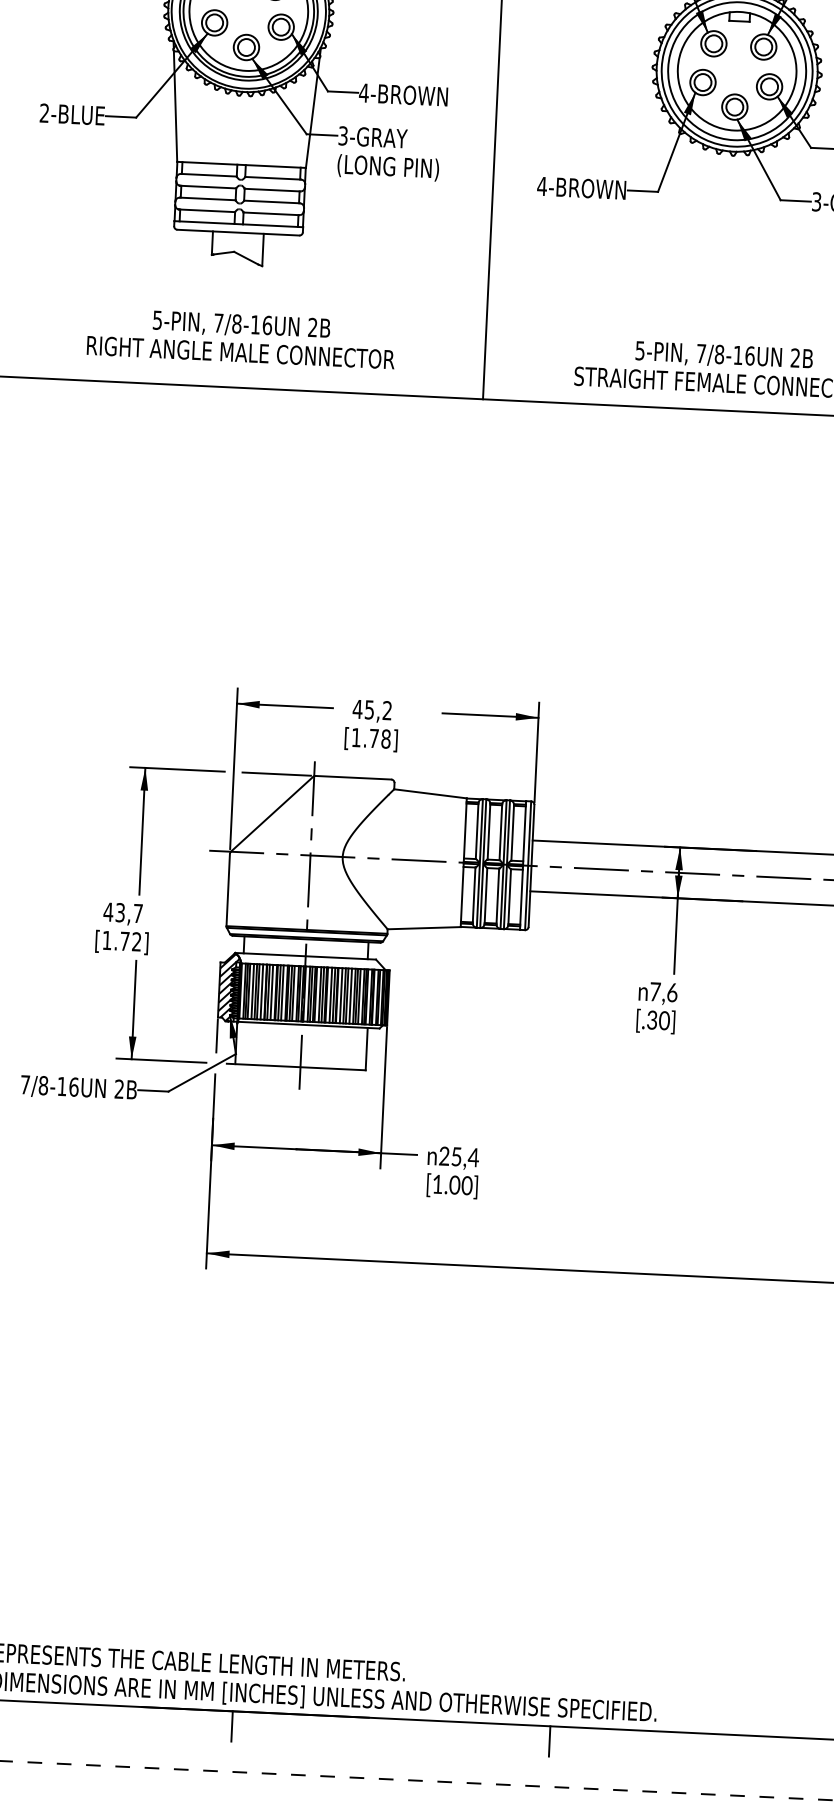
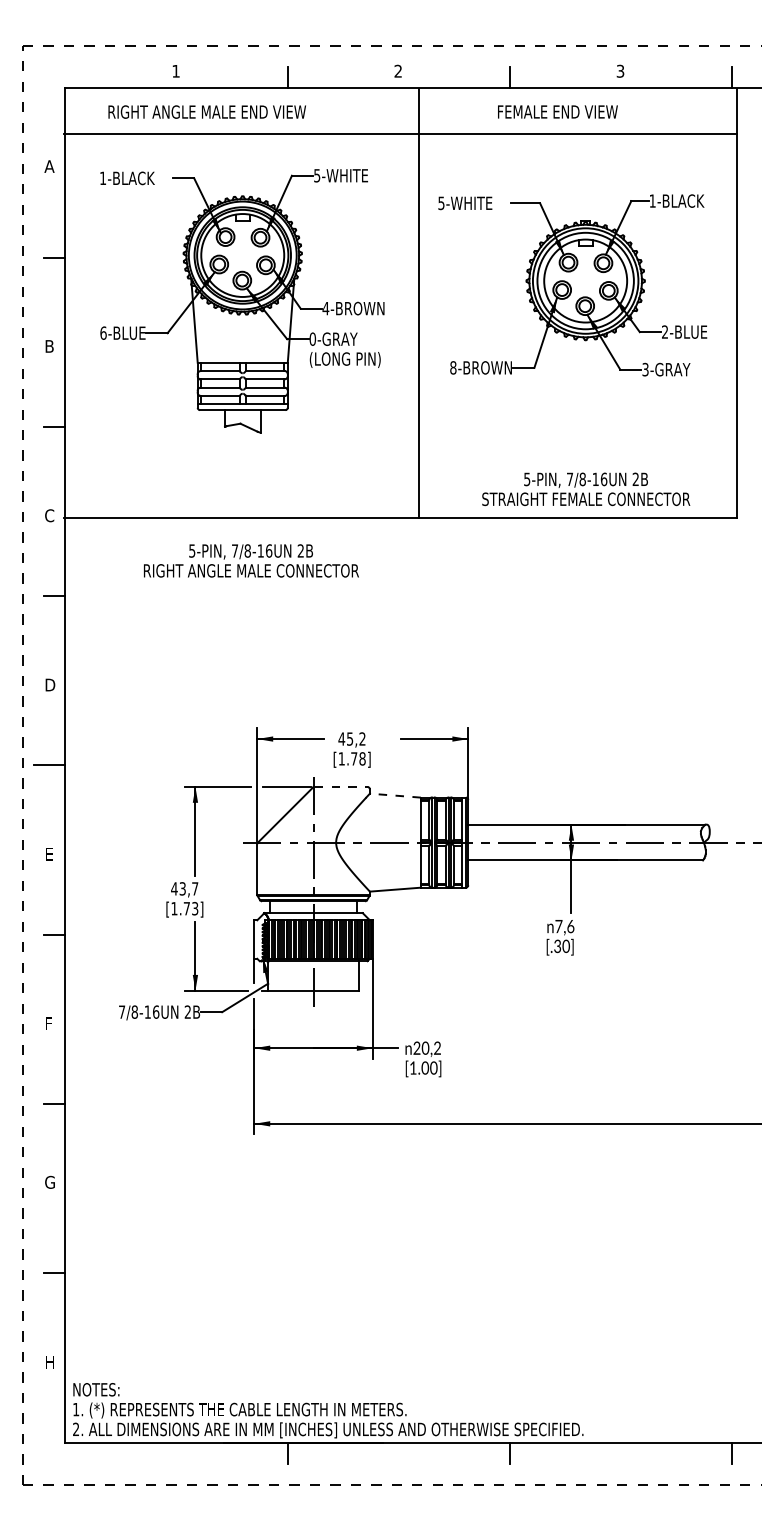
text: (44, 112) -> (103, 332), 2-BLUE -> 6-BLUE
text: (342, 134) -> (312, 338), 3-GRAY -> 0-GRAY
text: (541, 185) -> (452, 367), 4-BROWN -> 8-BROWN
text: (241, 337) -> (251, 560), moved
line: (354, 777) -> (341, 786), solid -> dashed
line: (430, 793) -> (395, 795), solid -> dashed
text: (137, 941) -> (195, 908), [1.72] -> [1.73]
hatch: (229, 987) -> (261, 937), removed
text: (465, 1156) -> (431, 1047), 25,4 -> 20,2

